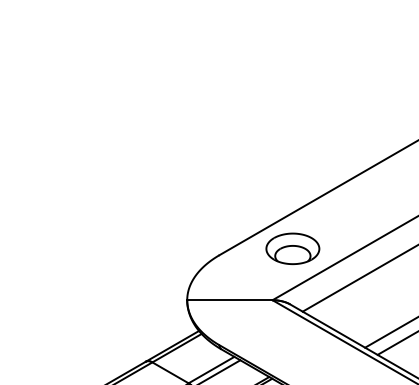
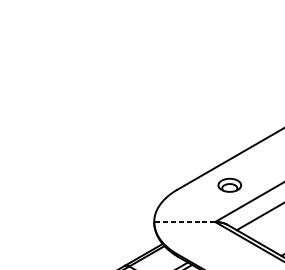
part: (292, 248) -> (229, 185), size x0.6
line: (229, 300) -> (184, 222), solid -> dashed

